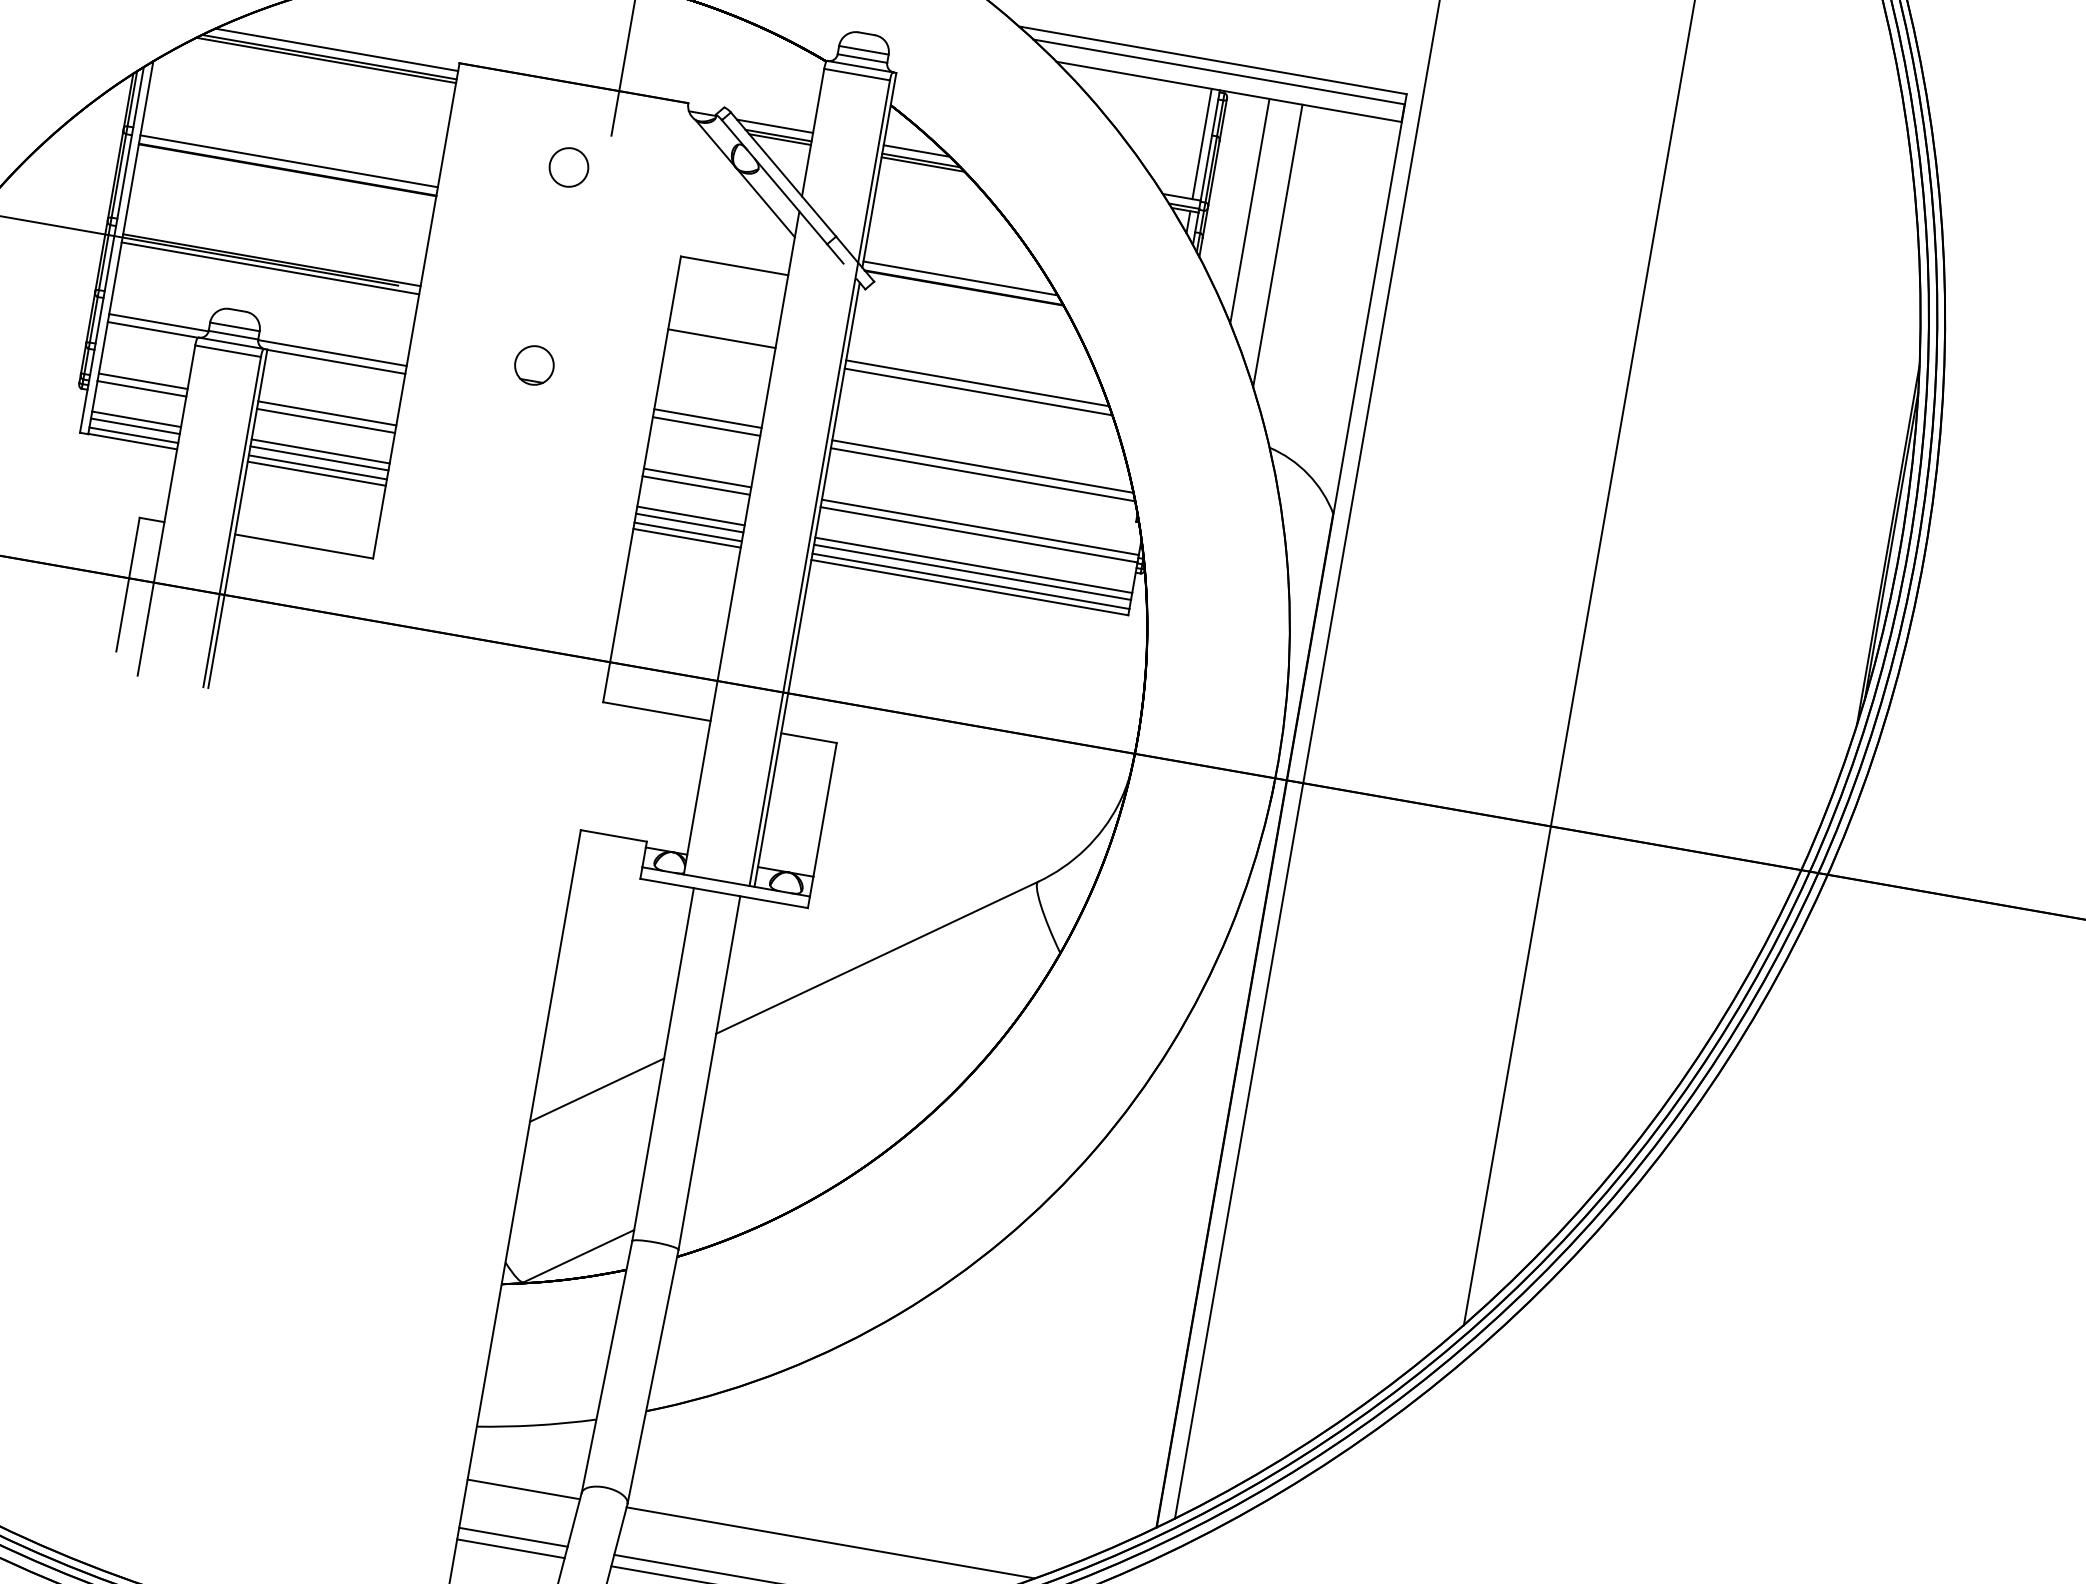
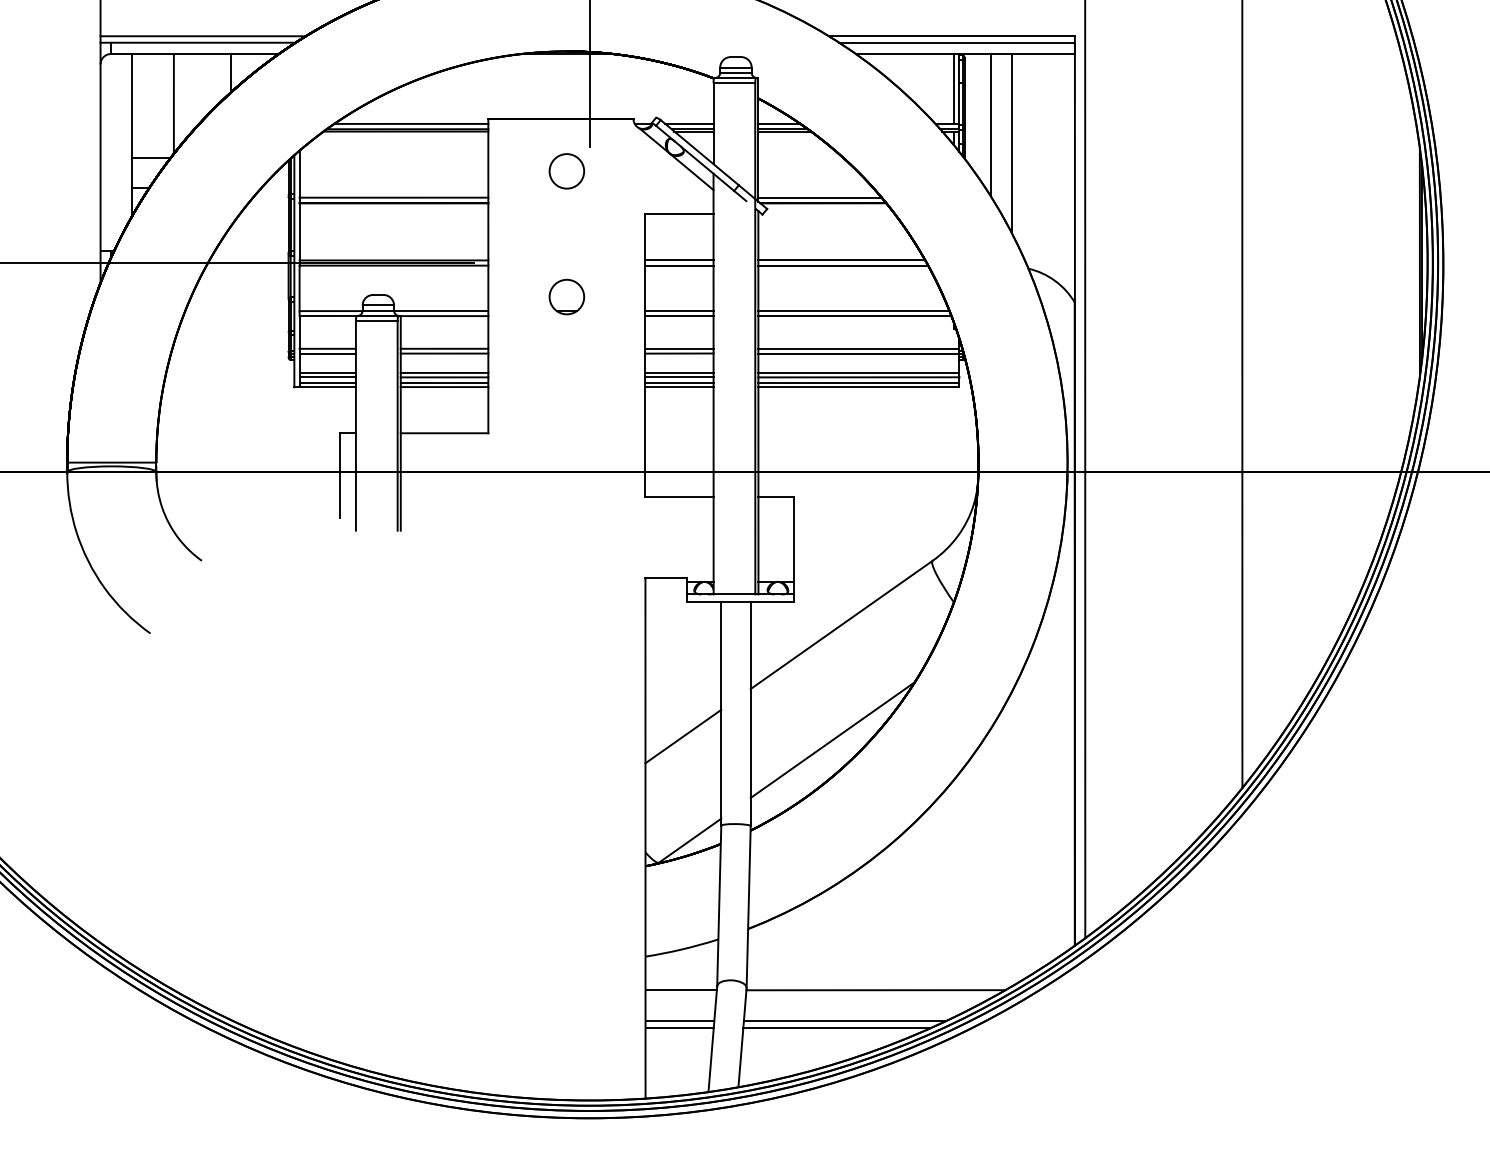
circle: (568, 167) -> (566, 171), size x1.43
line: (720, 346) -> (679, 265), added
part: (533, 364) -> (566, 296), size x1.43
line: (831, 1135) -> (832, 739), added

